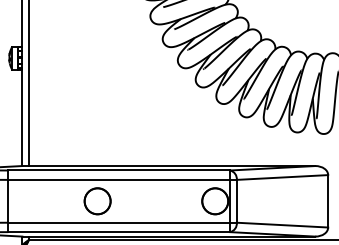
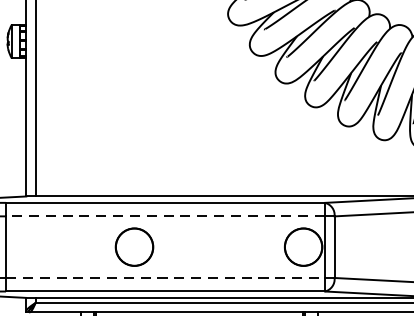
line: (119, 179) -> (165, 215), solid -> dashed
line: (119, 222) -> (165, 277), solid -> dashed

